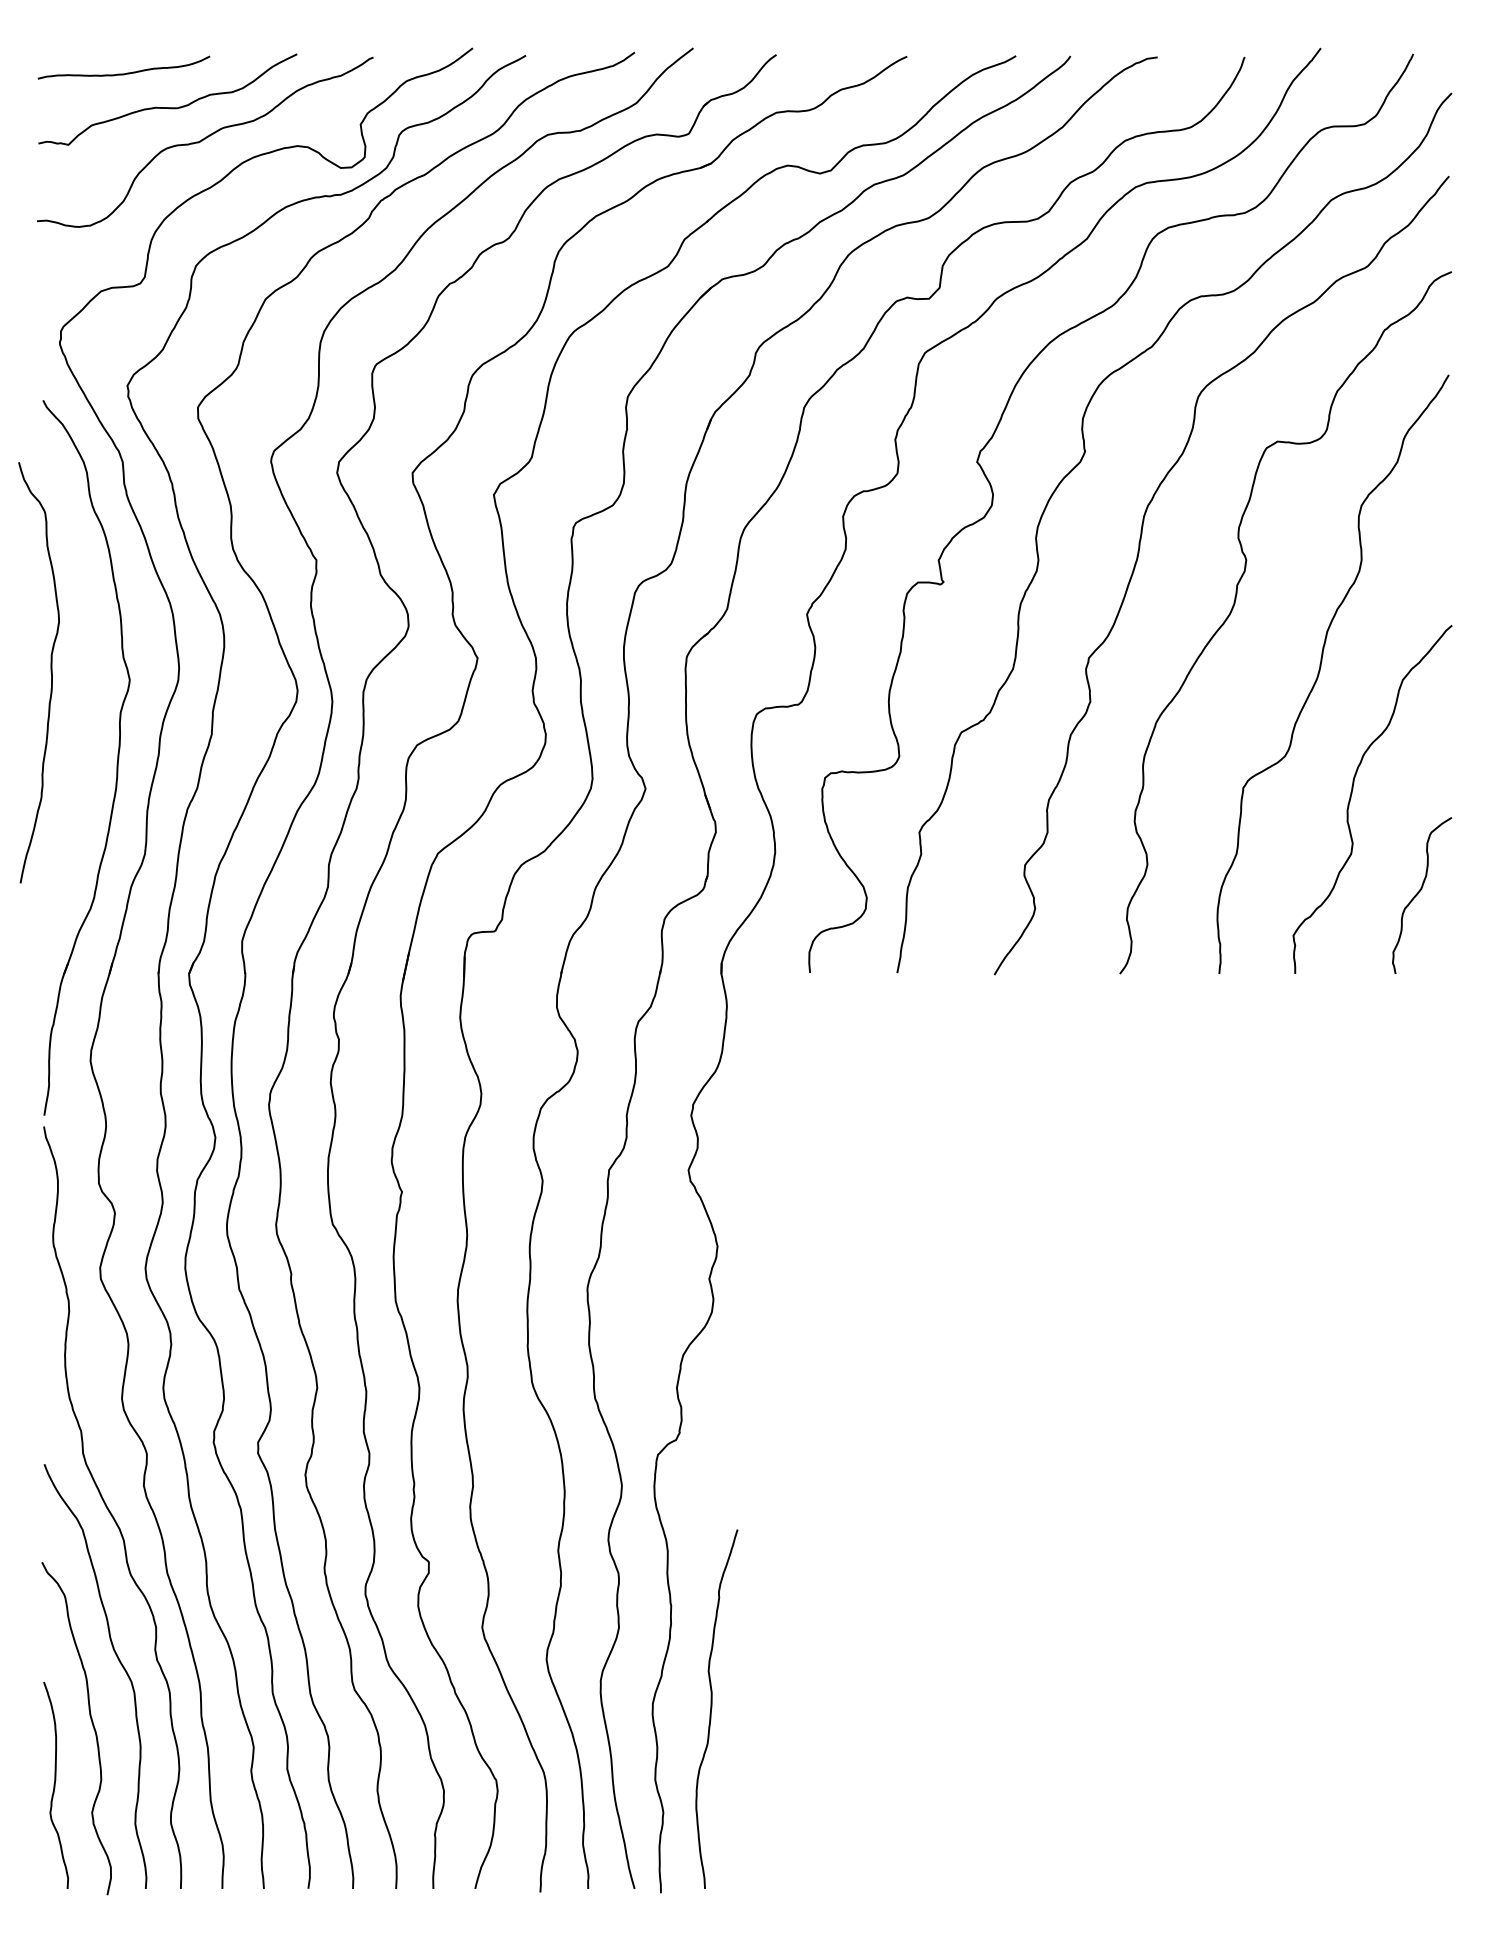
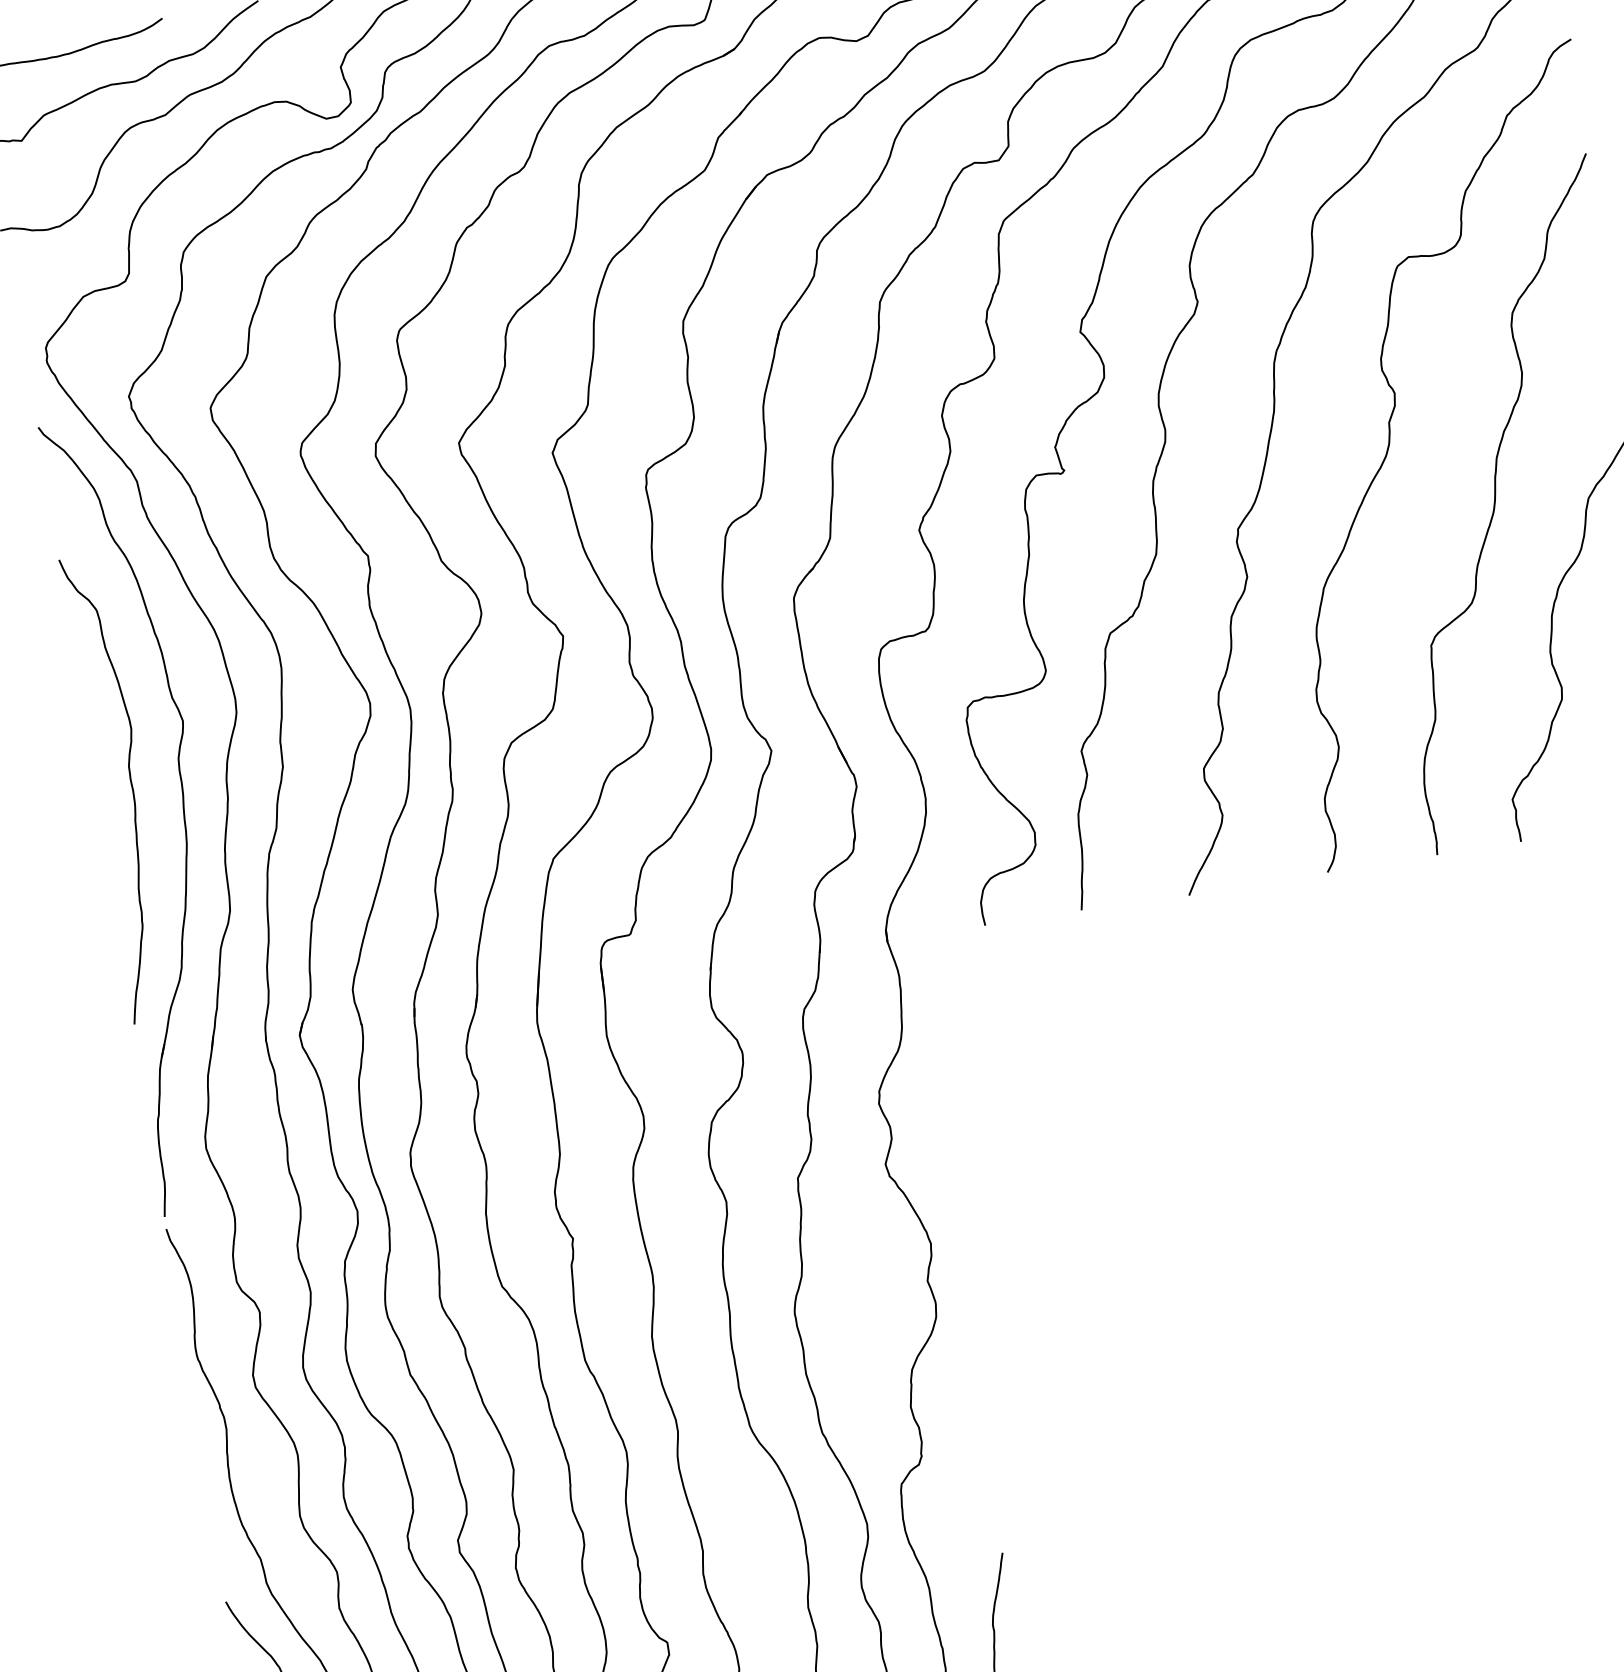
curve: (50, 672) -> (130, 786), moved

